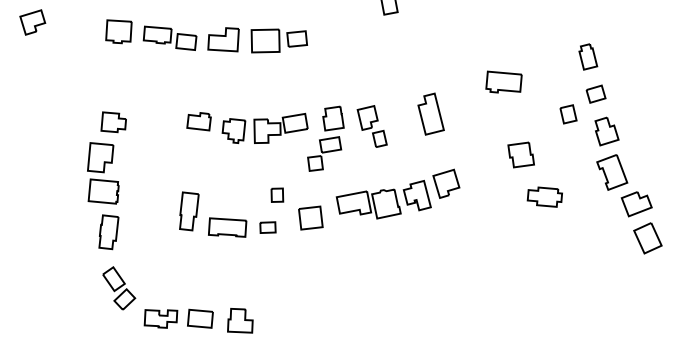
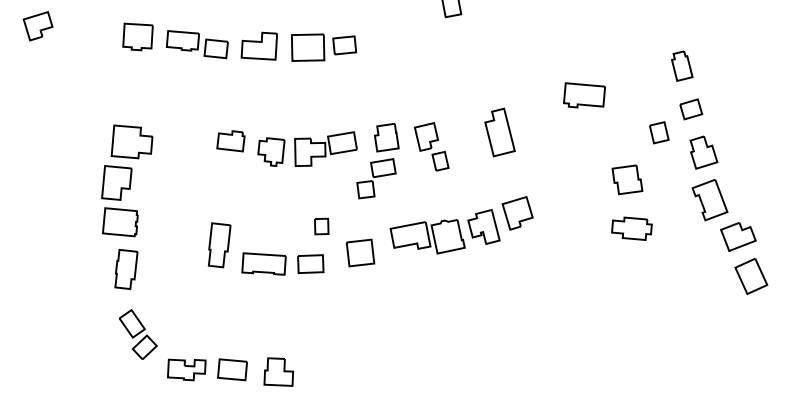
part: (113, 121) -> (131, 141), size x1.43
part: (521, 154) -> (627, 179), moved
part: (267, 227) -> (310, 263), size x1.43

